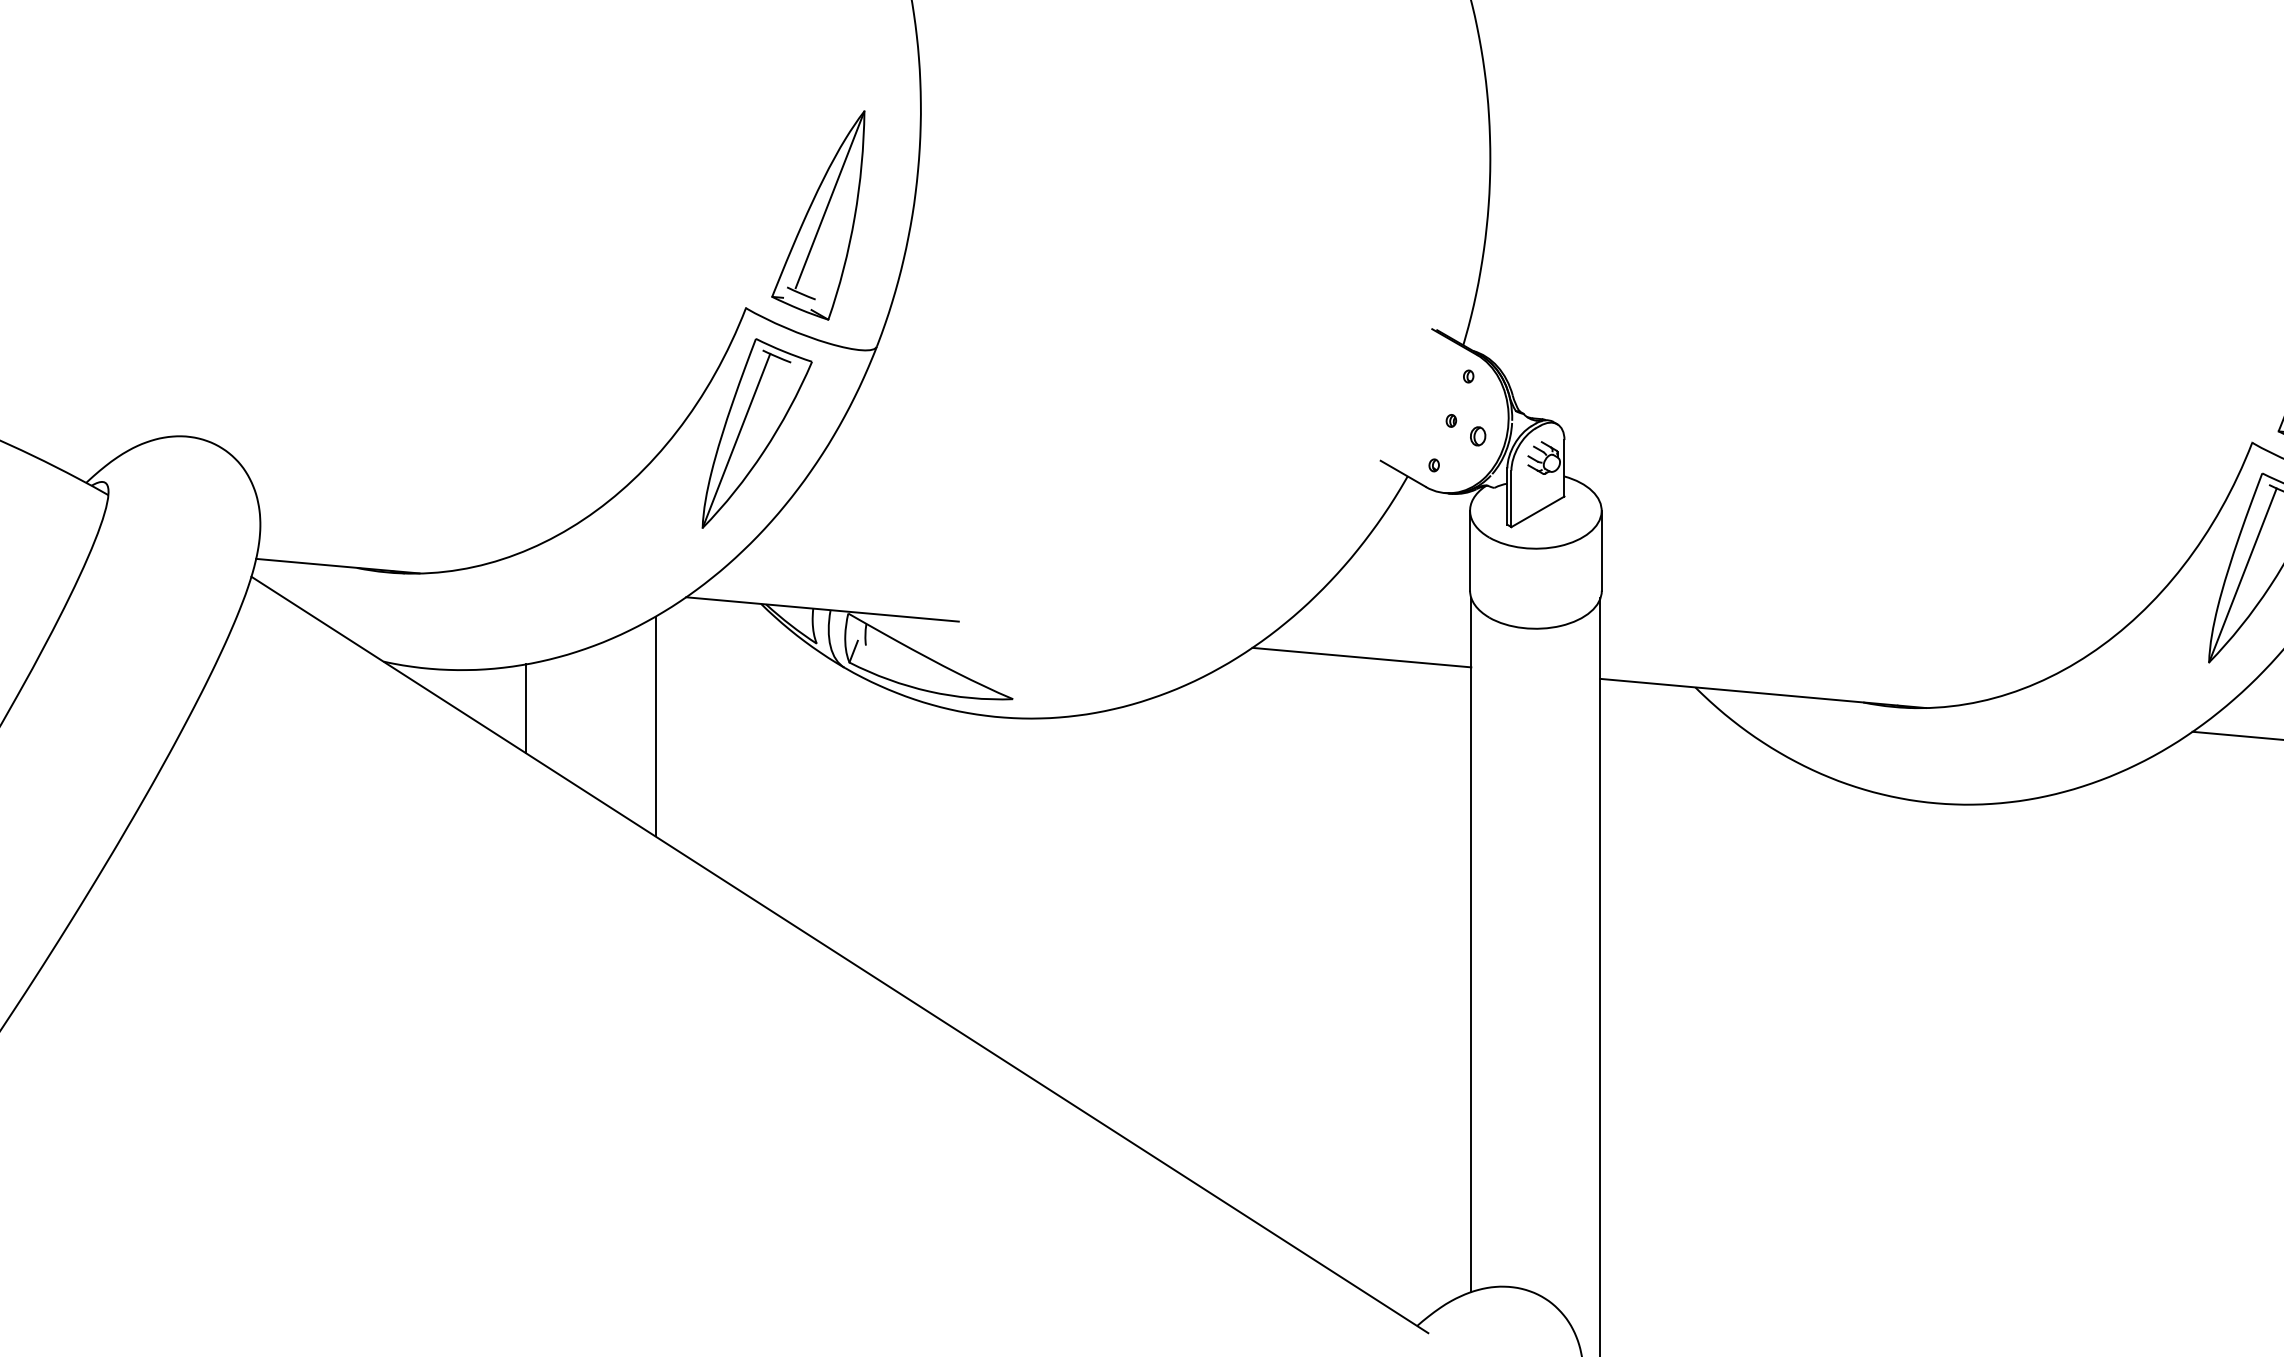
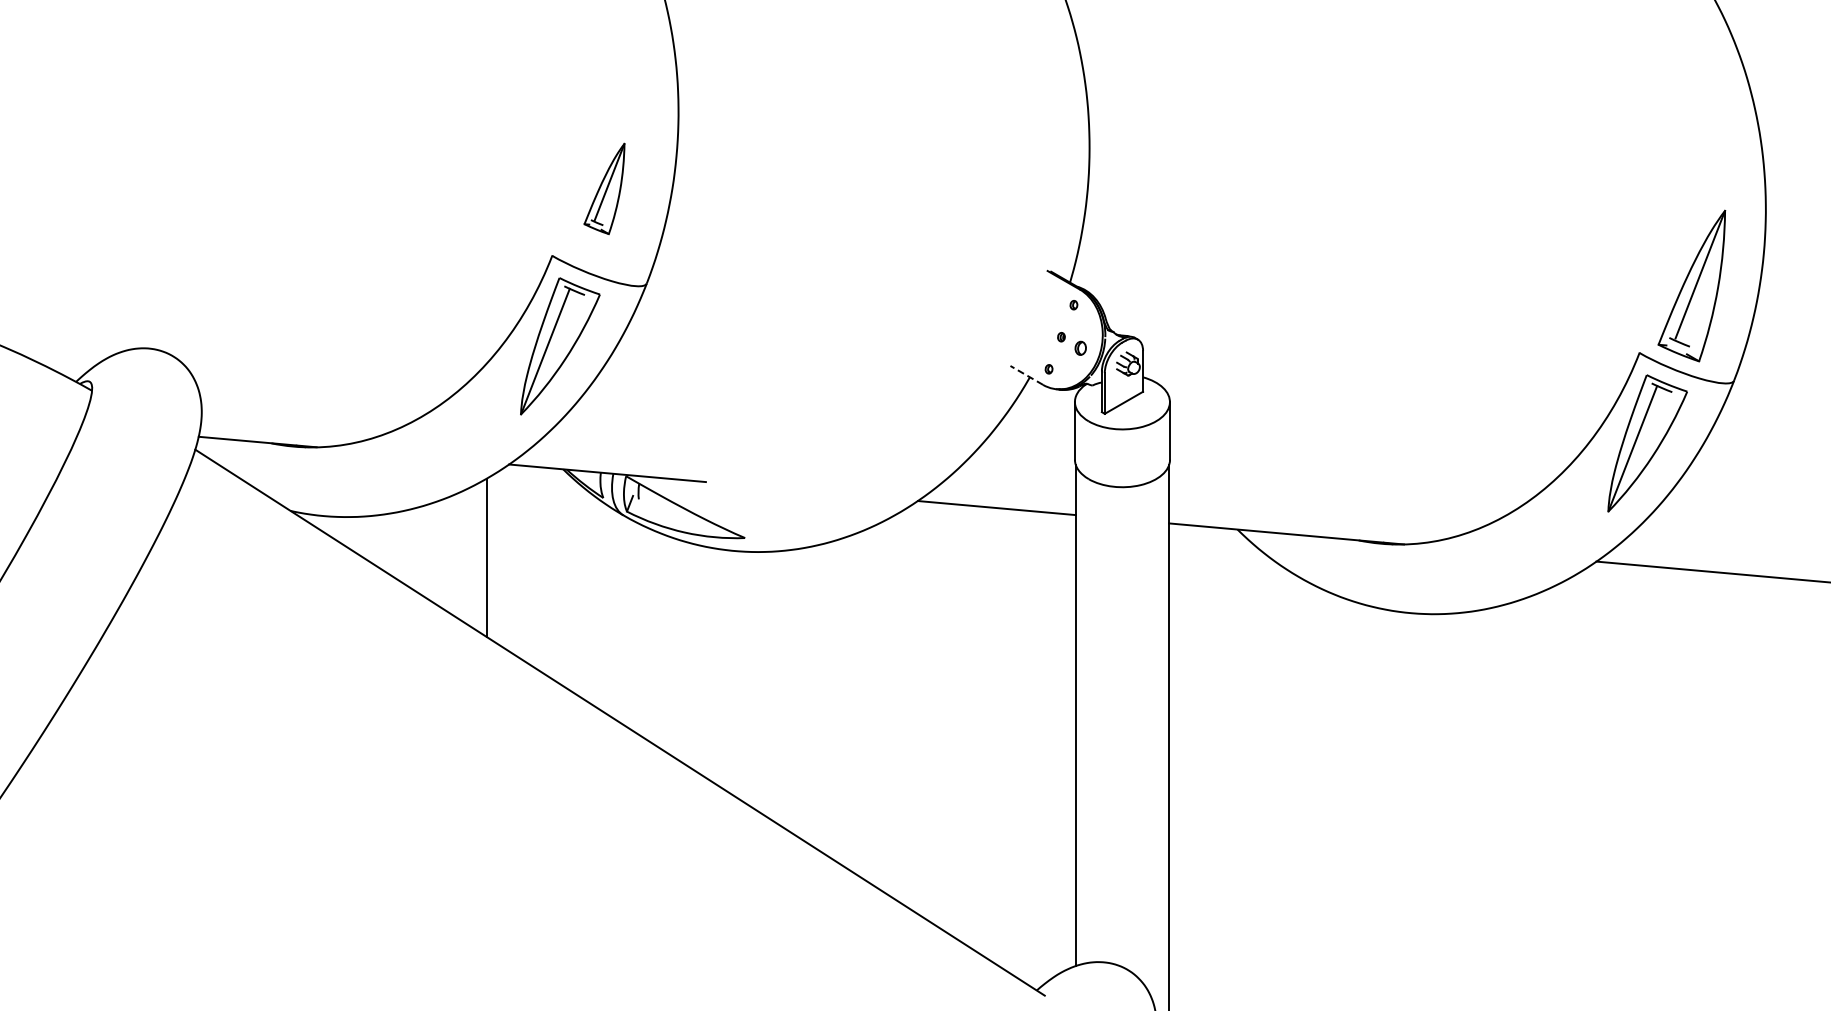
part: (818, 214) -> (604, 188), size x0.6
line: (1402, 473) -> (1026, 375), solid -> dashed
line: (525, 708) -> (393, 544), removed

